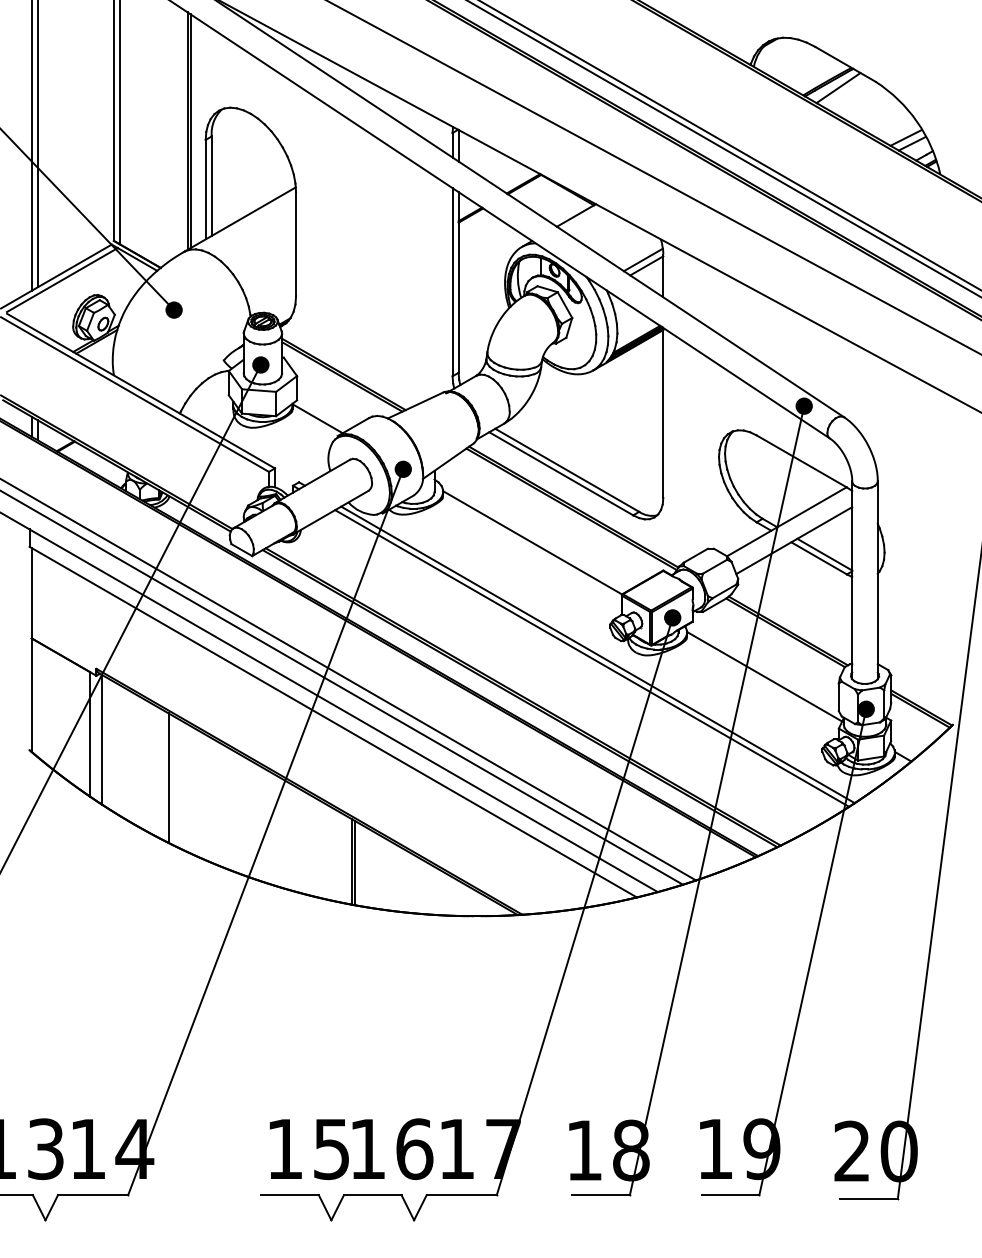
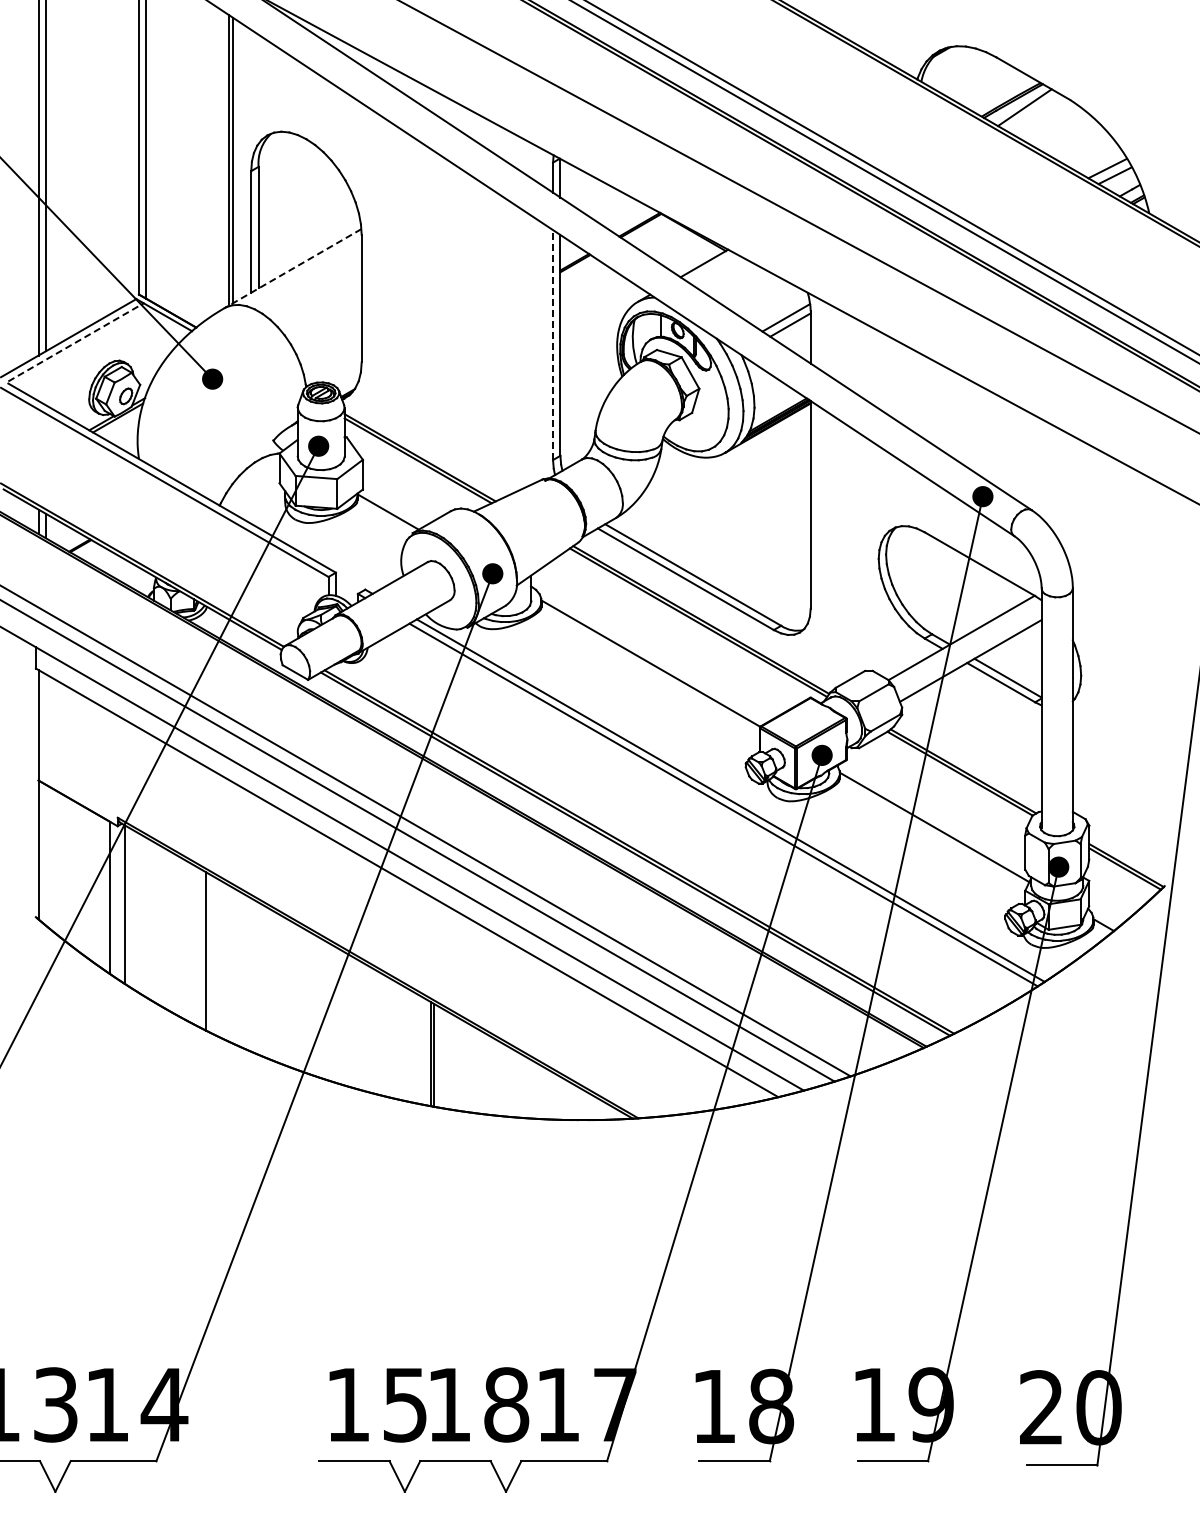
line: (240, 219) -> (293, 268), solid -> dashed
line: (62, 280) -> (76, 342), solid -> dashed
line: (452, 282) -> (553, 345), solid -> dashed
text: (414, 1148) -> (506, 1404), 16 -> 18

